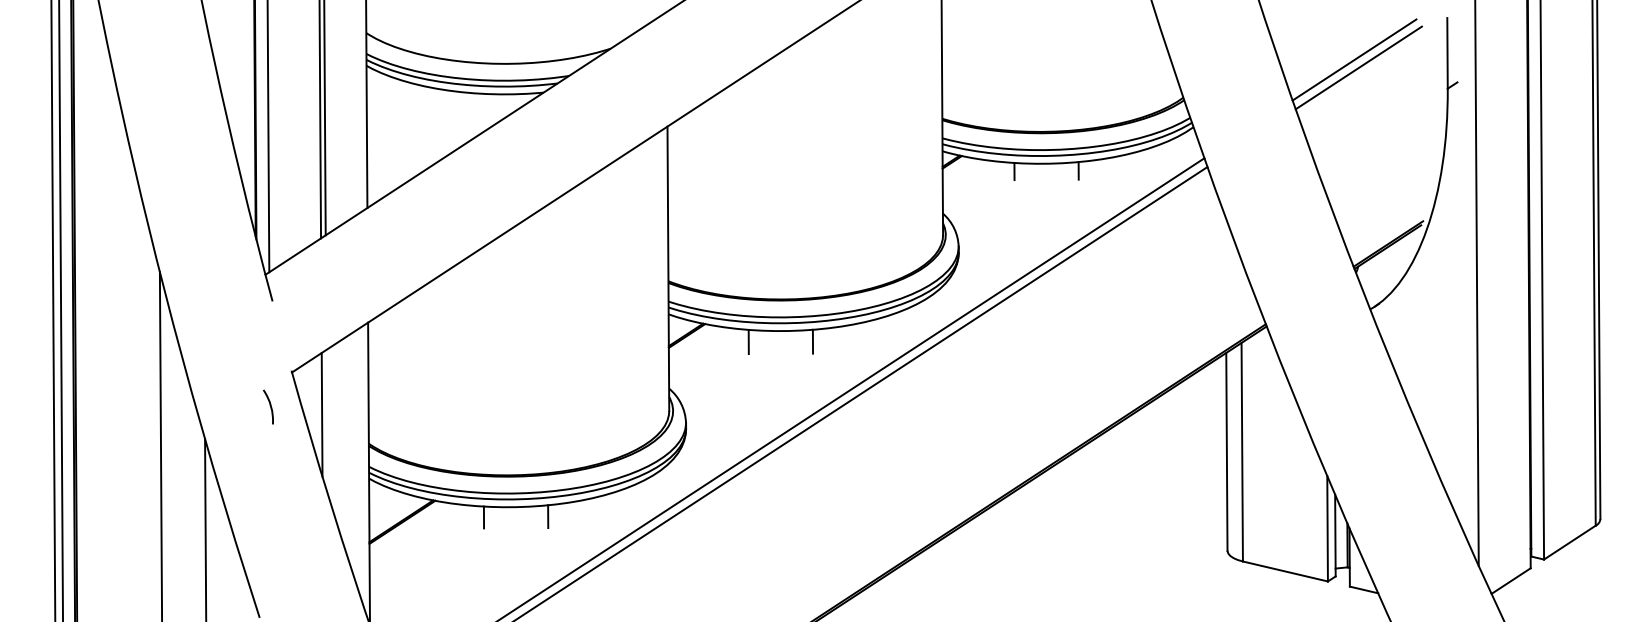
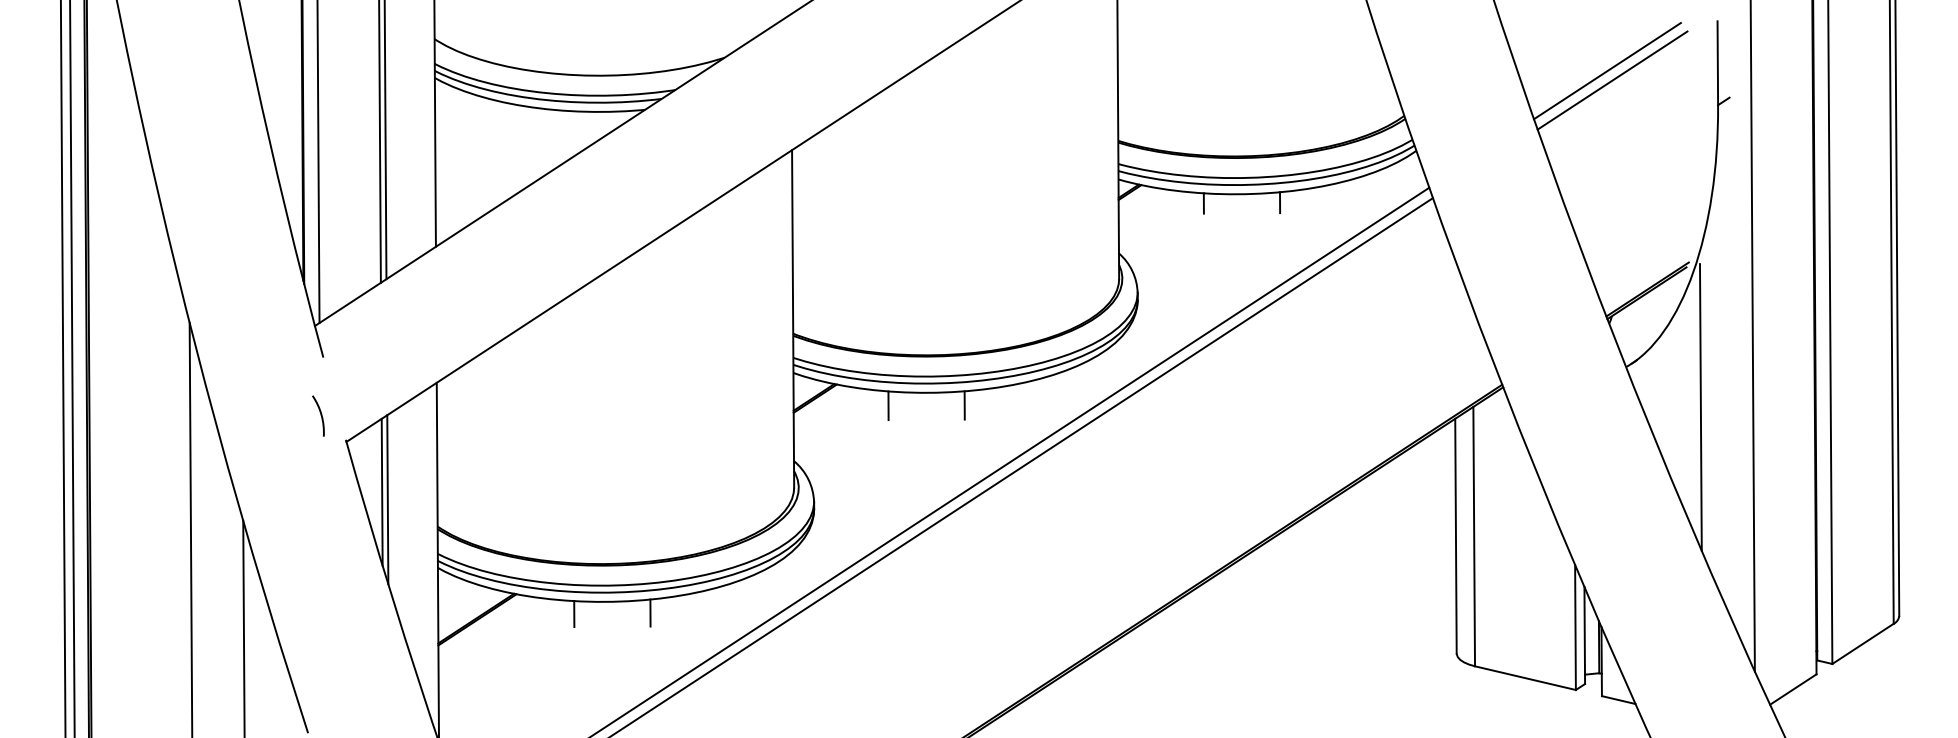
line: (1432, 343) -> (1700, 407), added
arc: (270, 406) -> (320, 415), moved
line: (326, 420) -> (387, 499), added

